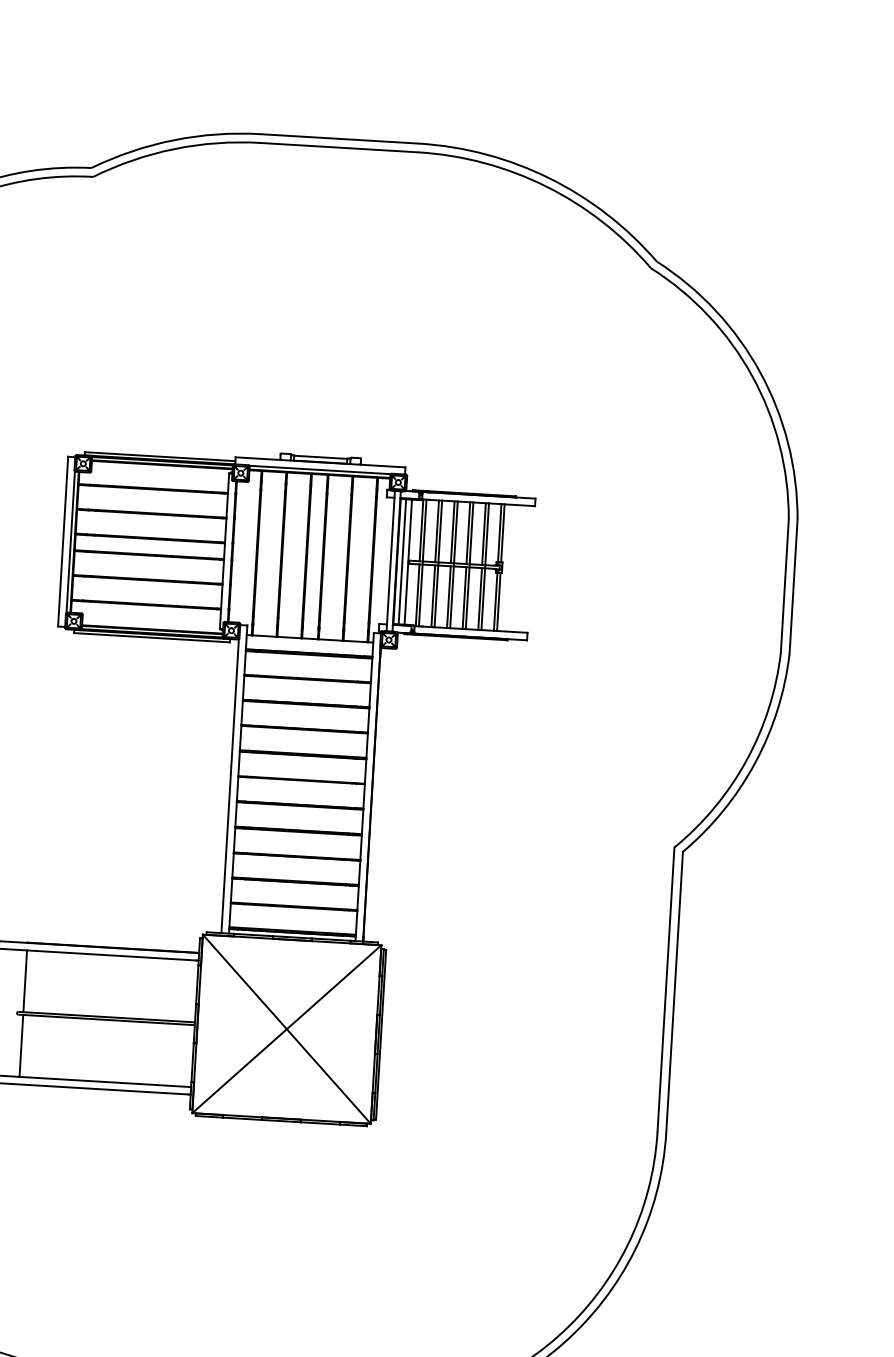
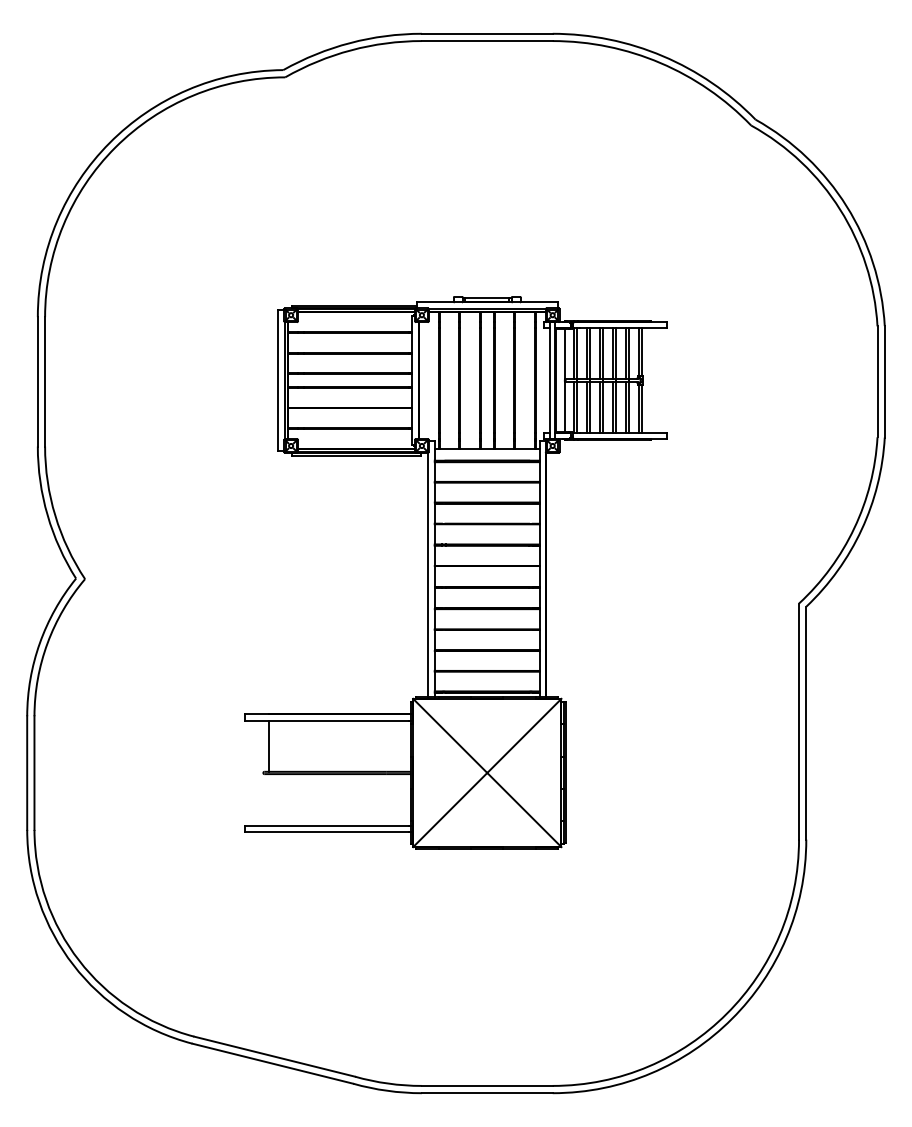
line: (401, 561) -> (559, 380), removed
line: (21, 1045) -> (268, 799), removed

